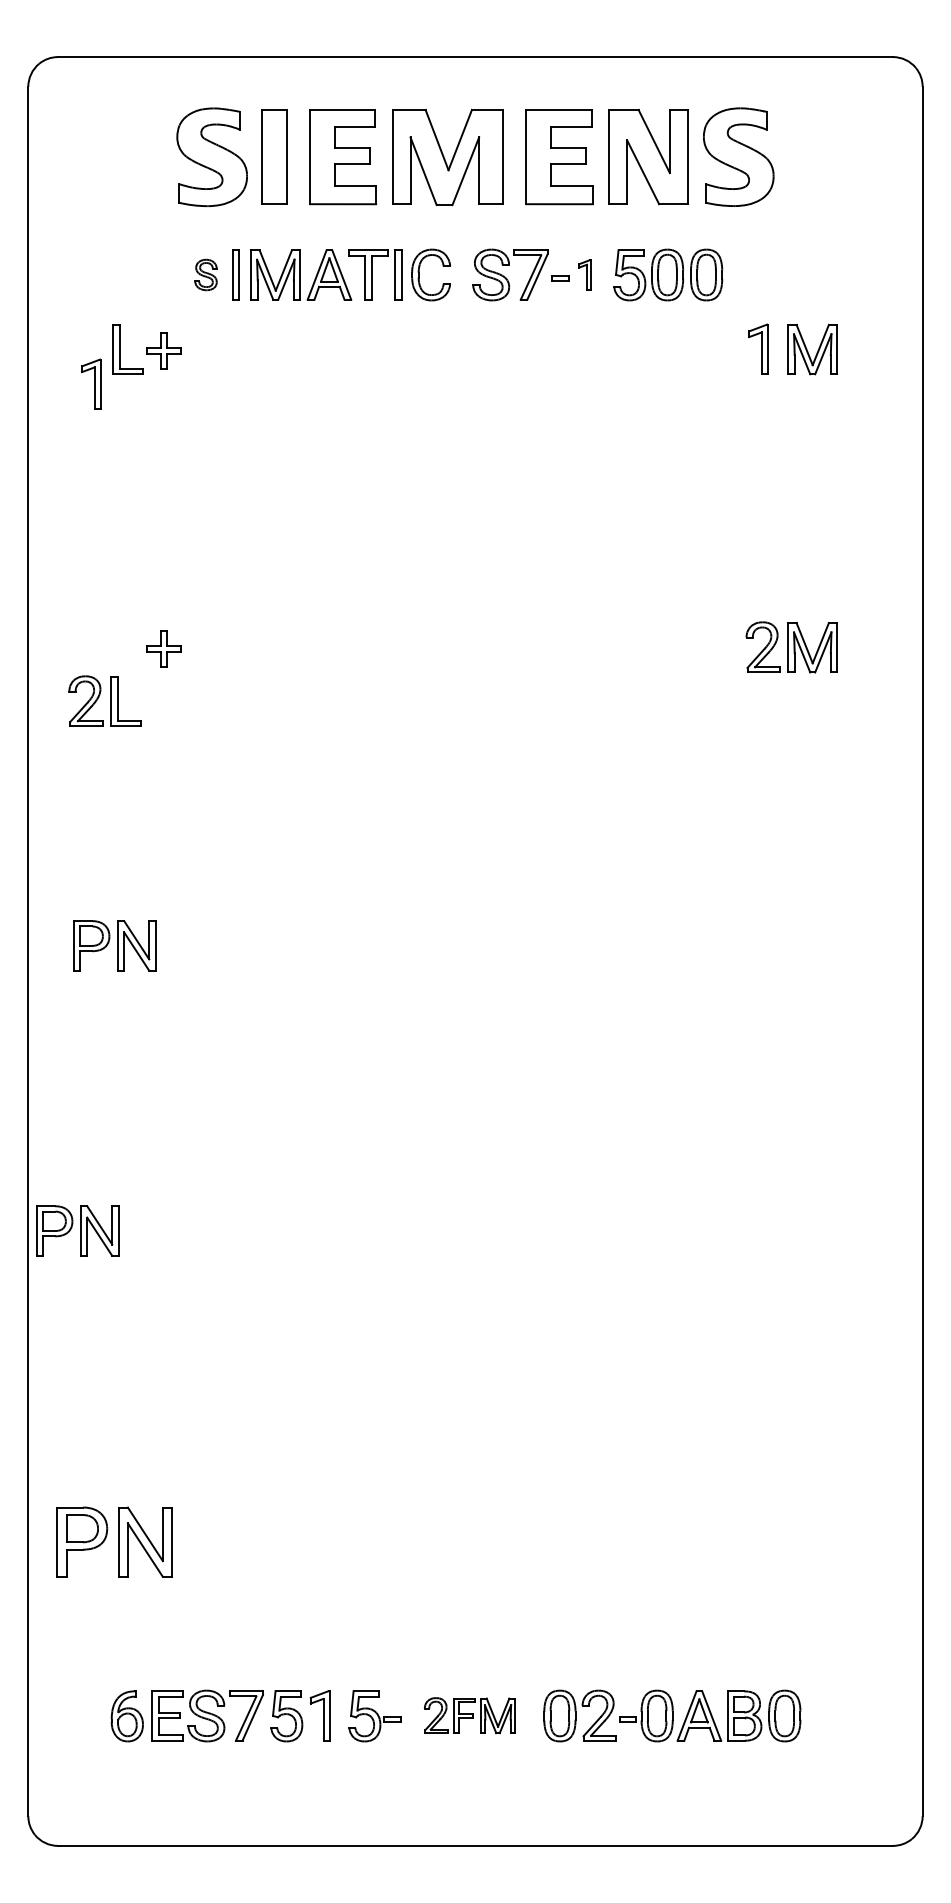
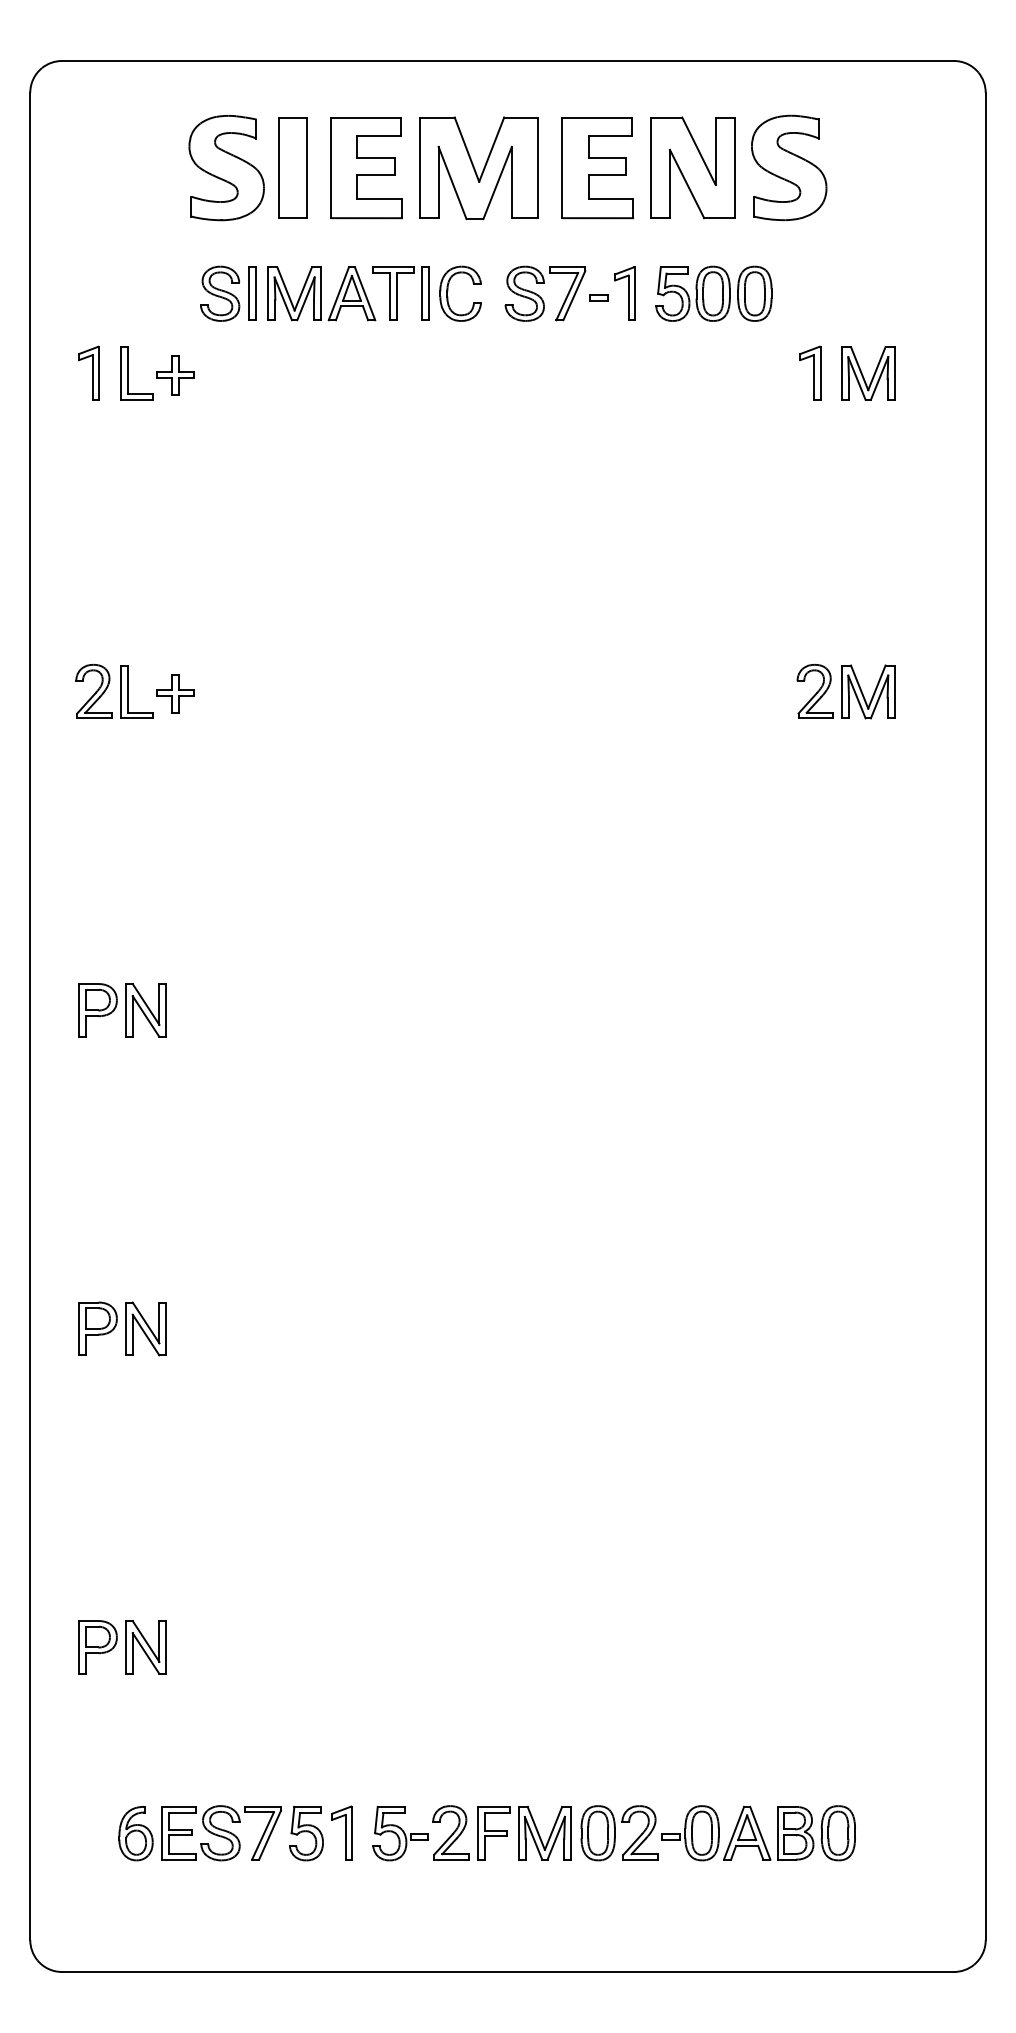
part: (205, 274) -> (219, 293), size x1.67
part: (584, 274) -> (624, 293), size x1.67
part: (91, 383) -> (89, 372), moved
part: (104, 700) -> (113, 690), moved
part: (77, 1230) -> (122, 1328), moved
part: (114, 1541) -> (122, 1646), size x0.71
part: (469, 1715) -> (501, 1832), size x1.43

